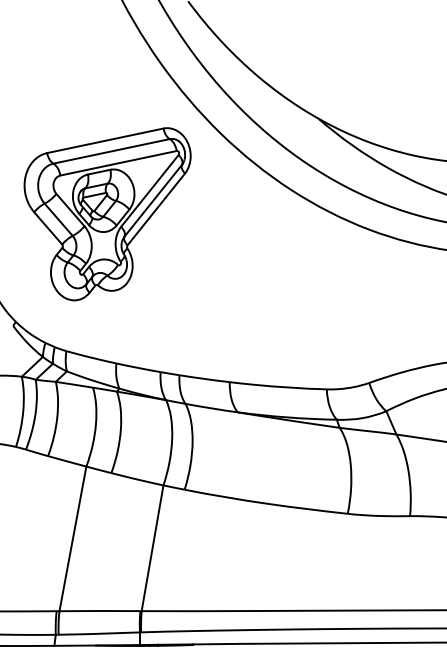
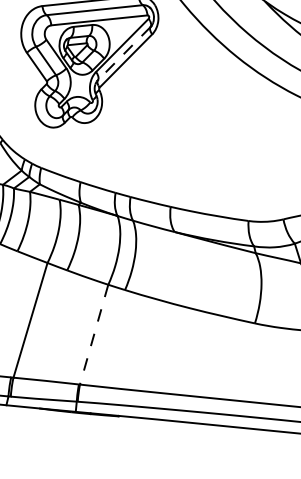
line: (152, 201) -> (123, 54), solid -> dashed
line: (152, 548) -> (94, 334), solid -> dashed

